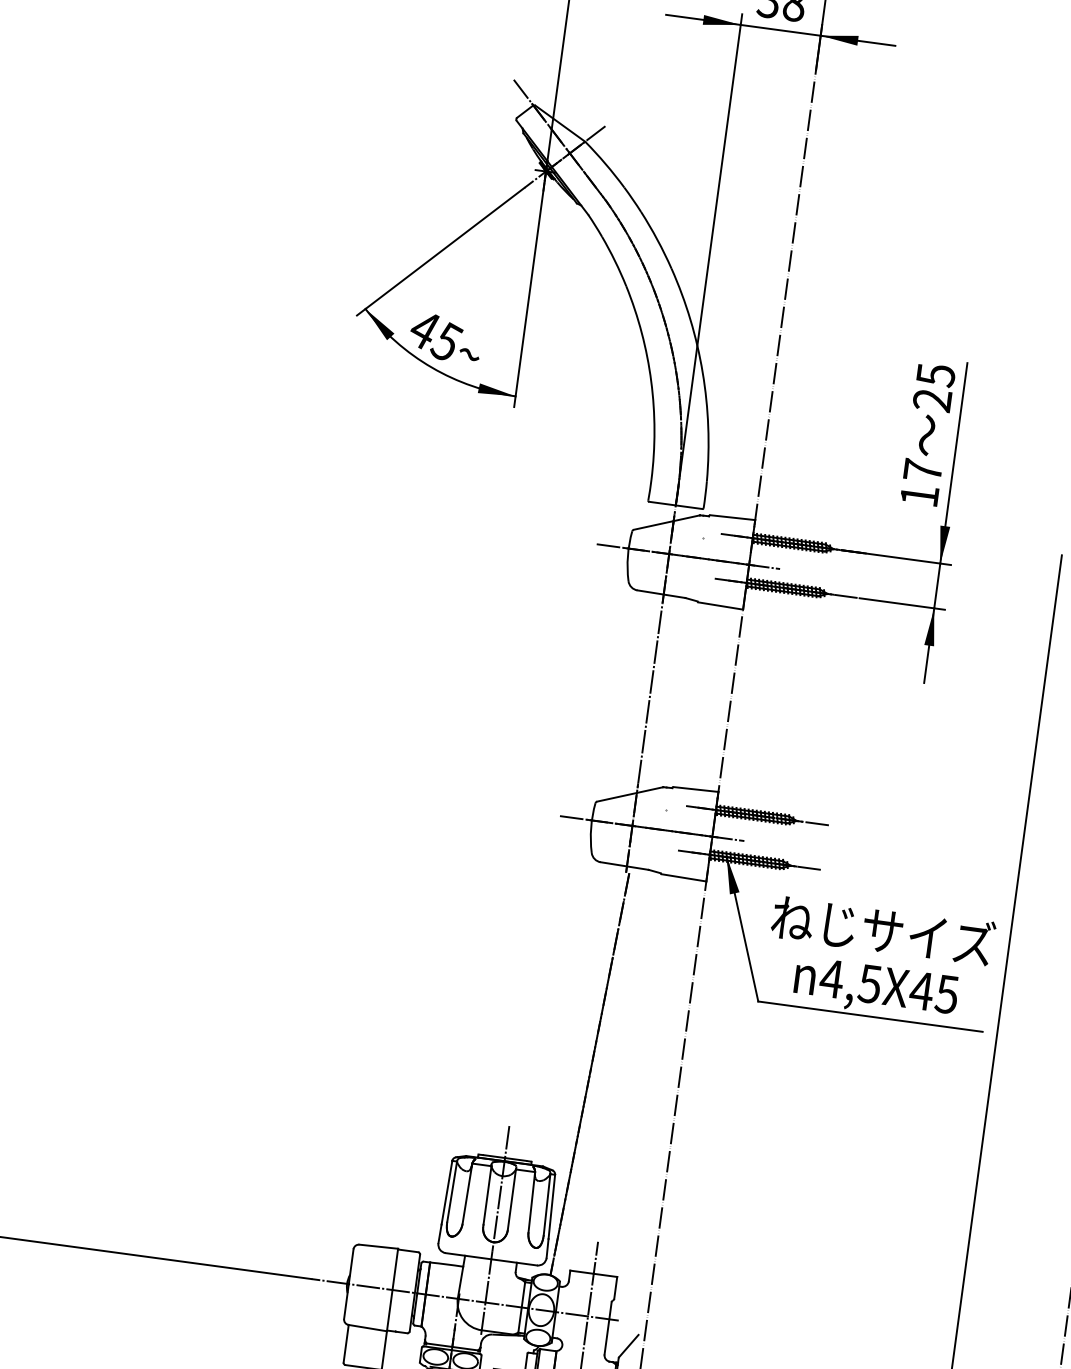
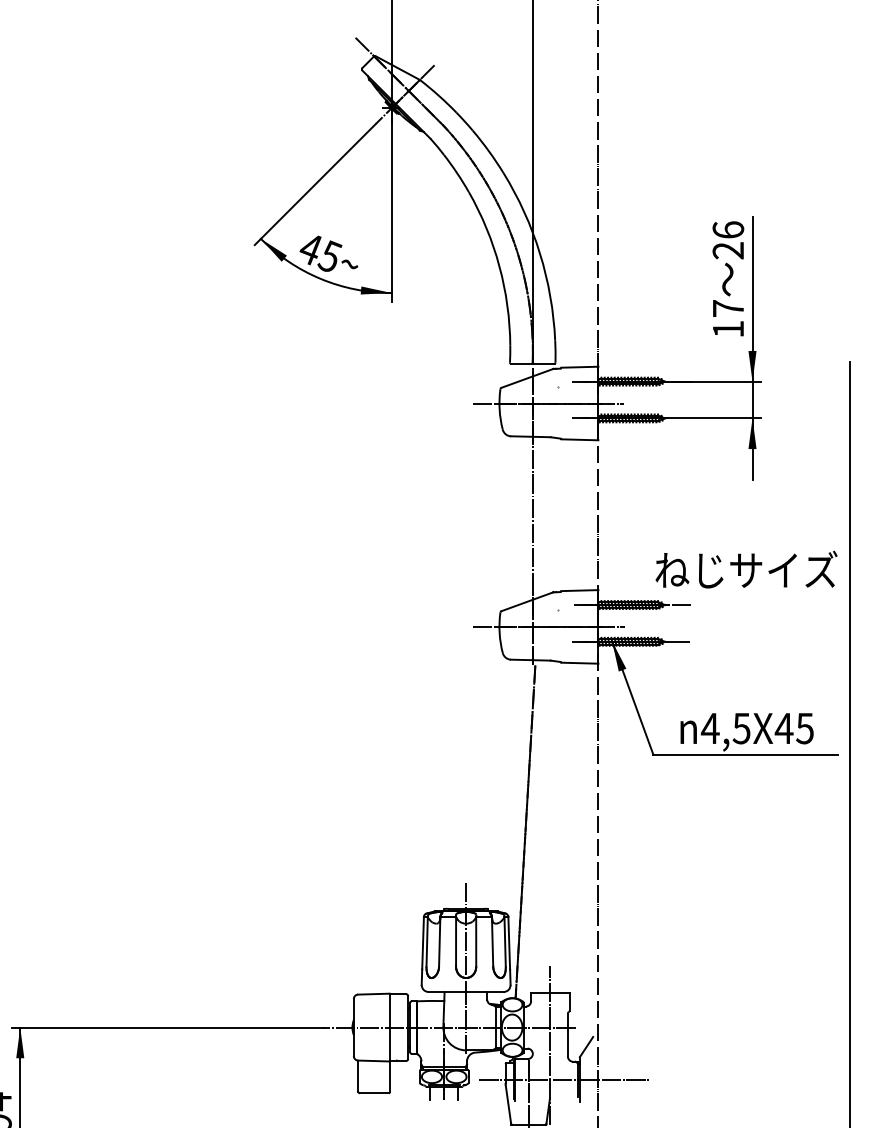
text: (935, 375) -> (728, 230), 25 -> 26
text: (883, 929) -> (746, 569), moved

